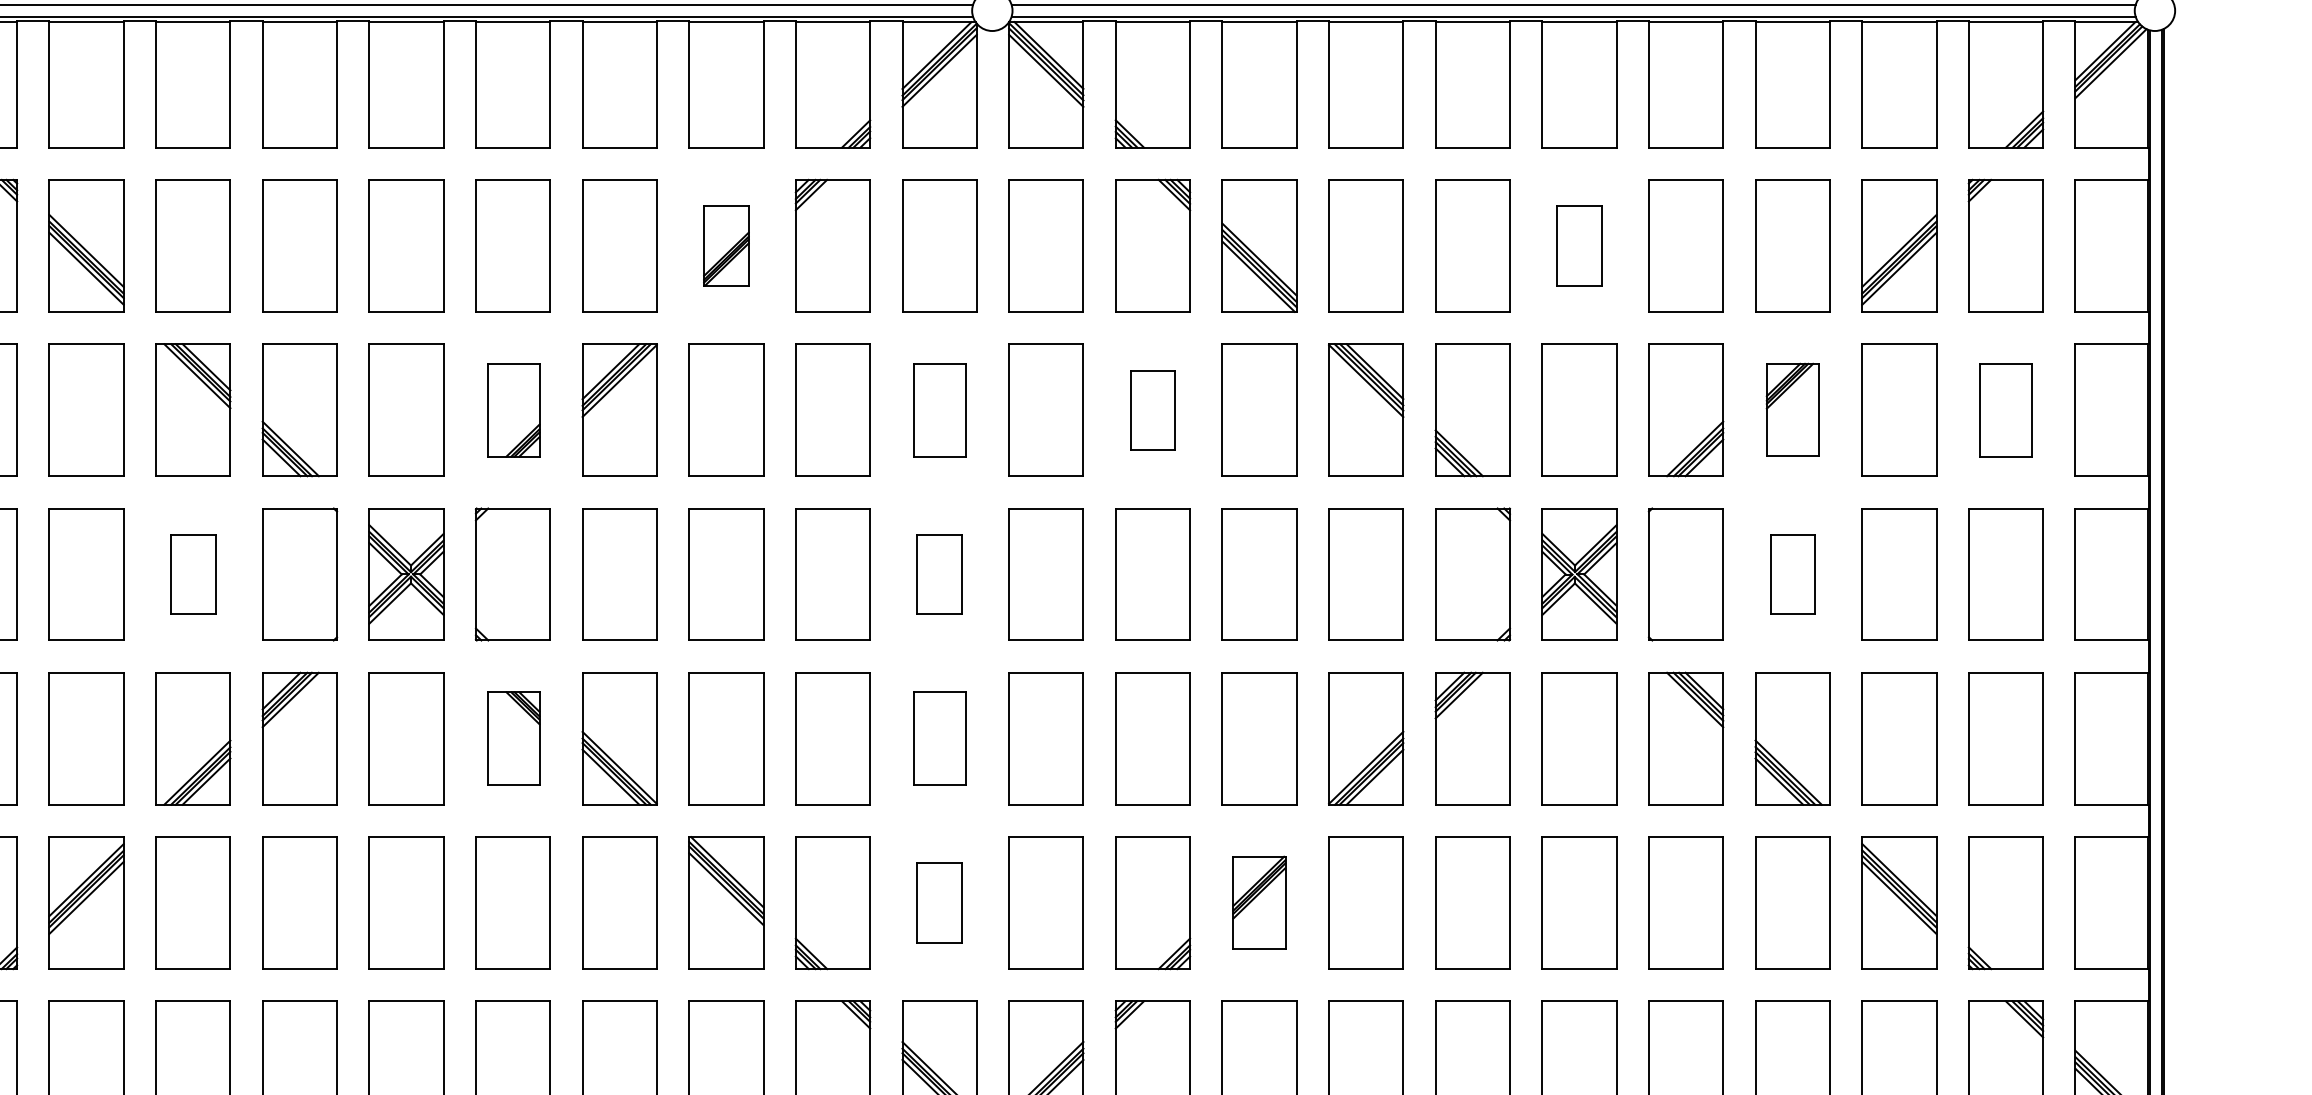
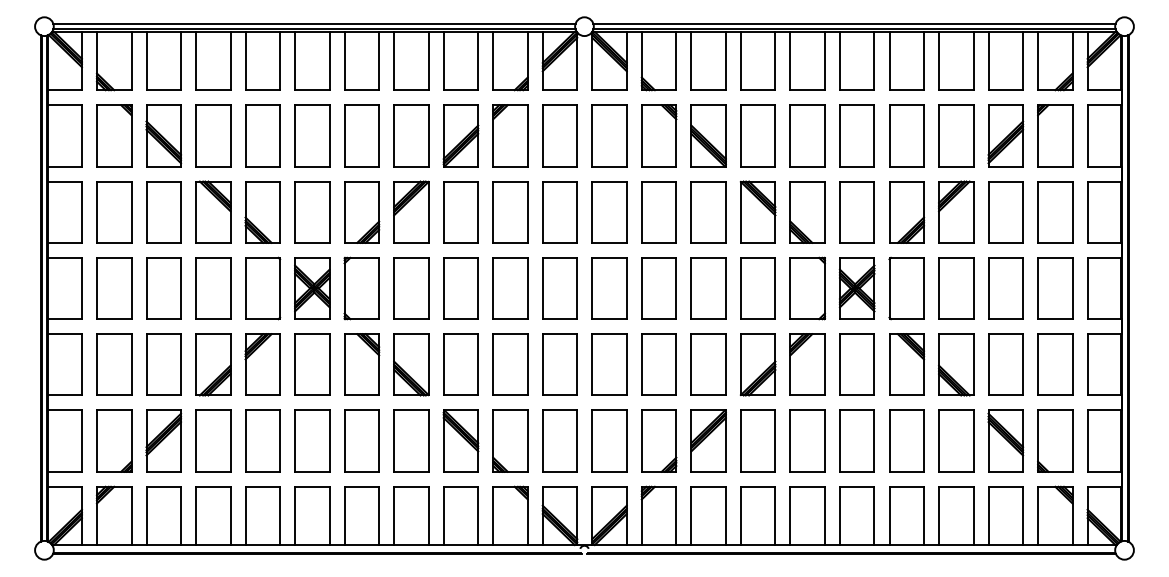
part: (725, 245) -> (460, 135), size x1.67
part: (1577, 245) -> (856, 135), size x1.67
part: (1793, 408) -> (956, 211), size x1.43
part: (514, 410) -> (362, 212), size x1.43
part: (938, 410) -> (559, 212), size x1.43
part: (1151, 410) -> (658, 212), size x1.67
part: (2006, 410) -> (1055, 212), size x1.43
part: (193, 574) -> (213, 288), size x1.67
part: (938, 574) -> (559, 288), size x1.67
part: (1793, 574) -> (956, 288), size x1.67
part: (514, 738) -> (362, 364), size x1.43
part: (938, 738) -> (559, 364), size x1.43
part: (938, 901) -> (559, 440), size x1.67
part: (1259, 901) -> (708, 440), size x1.43

